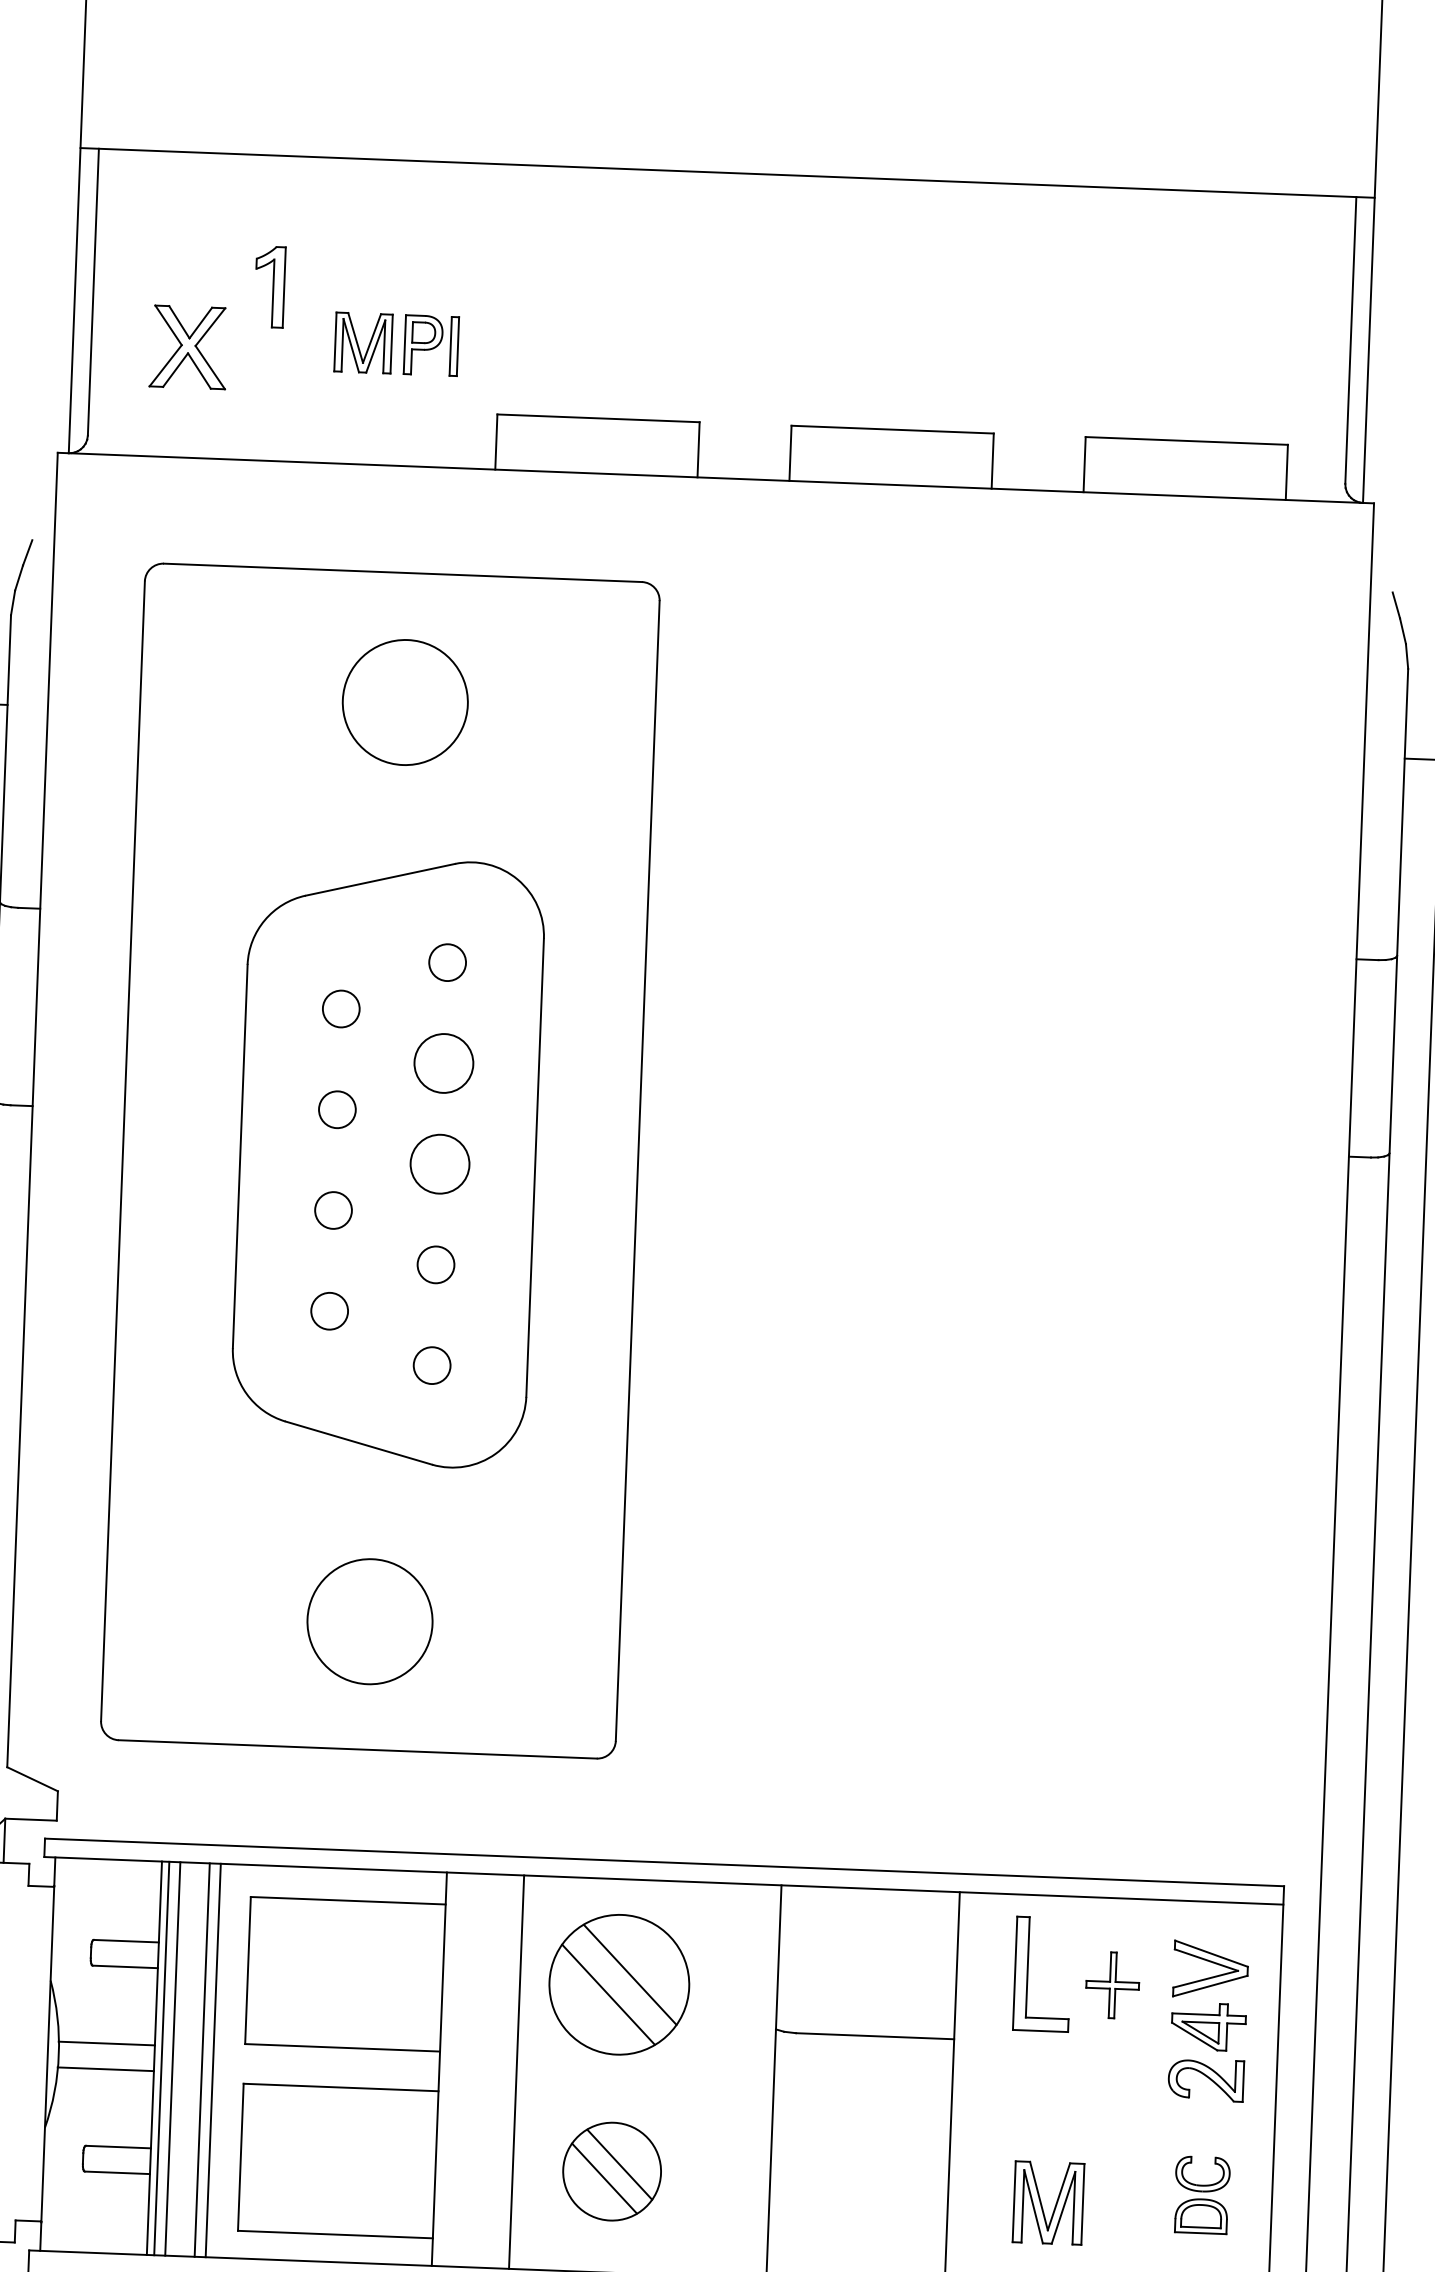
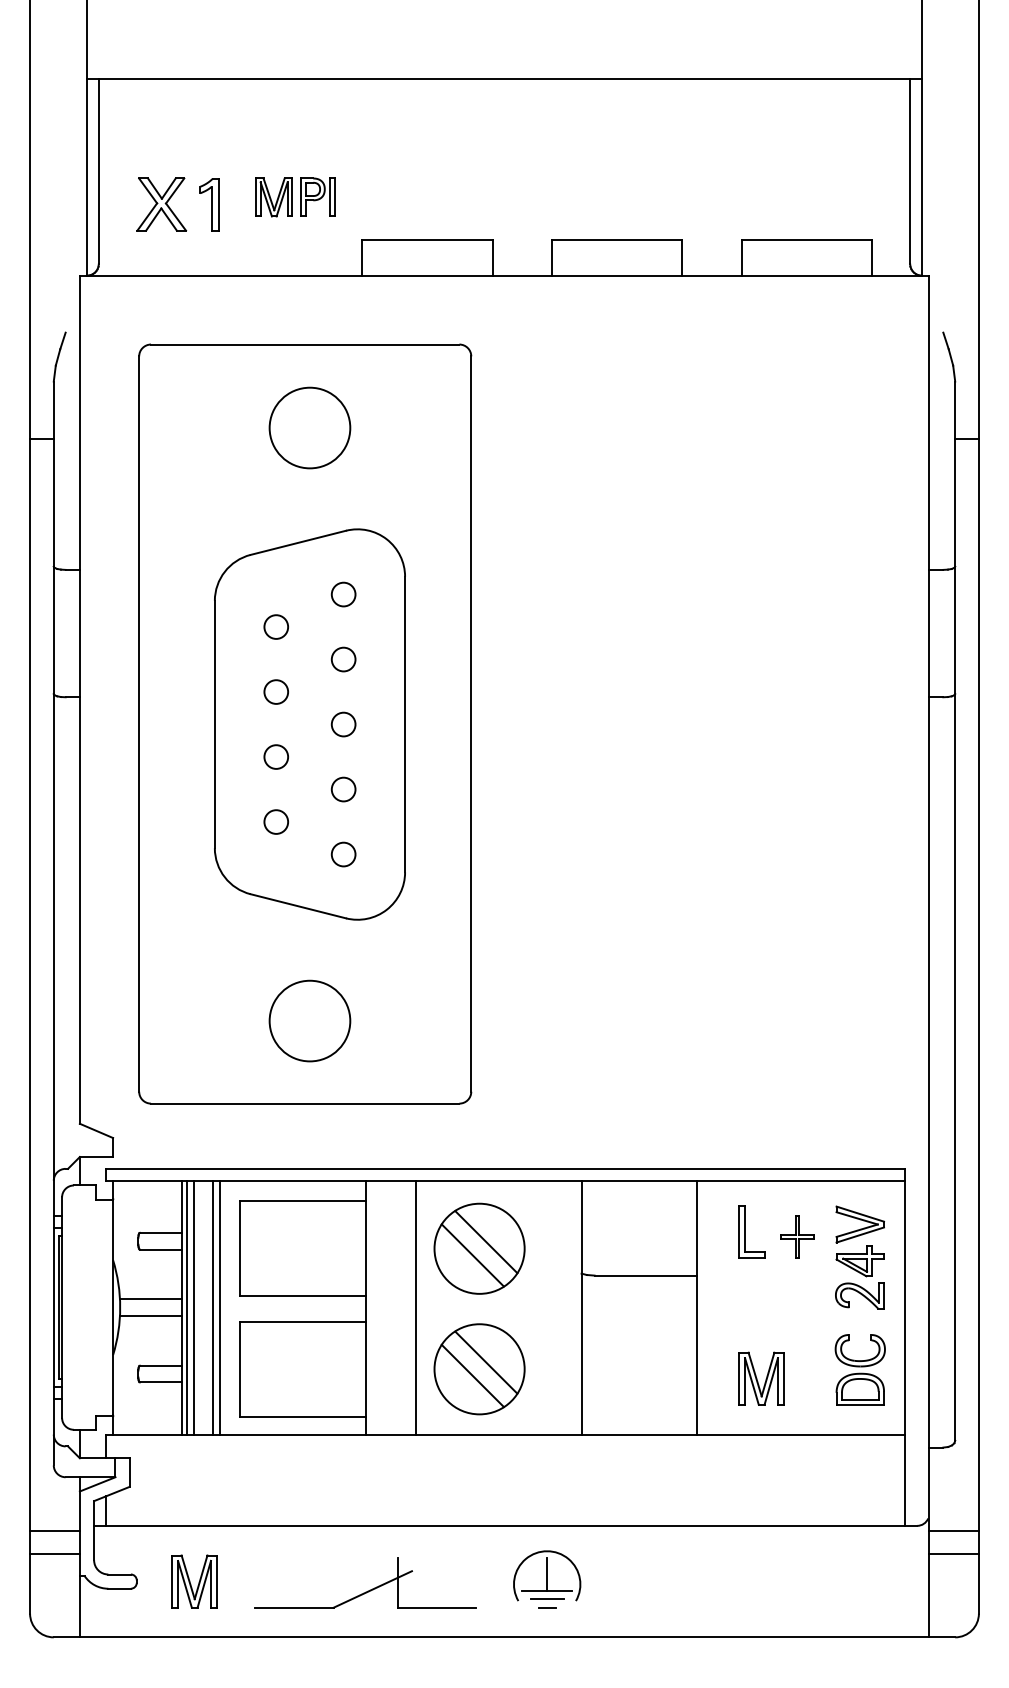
part: (270, 286) -> (209, 204), moved
circle: (443, 1063) -> (343, 659), size x0.62
circle: (439, 1164) -> (343, 724), size x0.62
part: (1041, 1974) -> (751, 1231), size x0.71
part: (612, 2171) -> (479, 1369), size x1.43
part: (1201, 2194) -> (859, 1369), size x1.43

